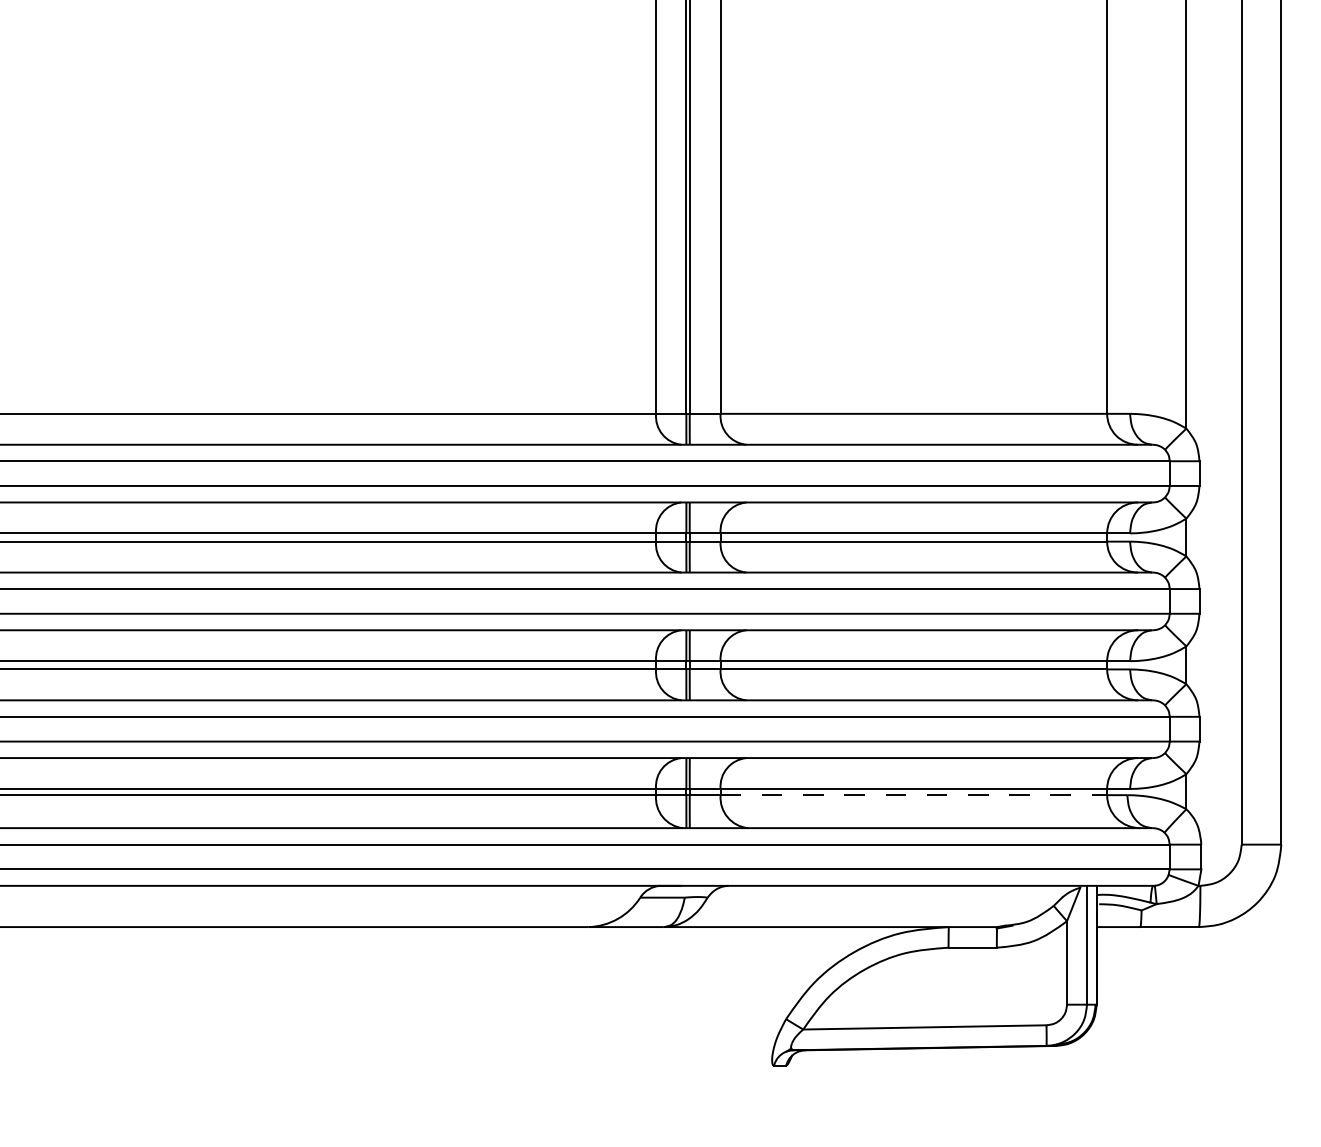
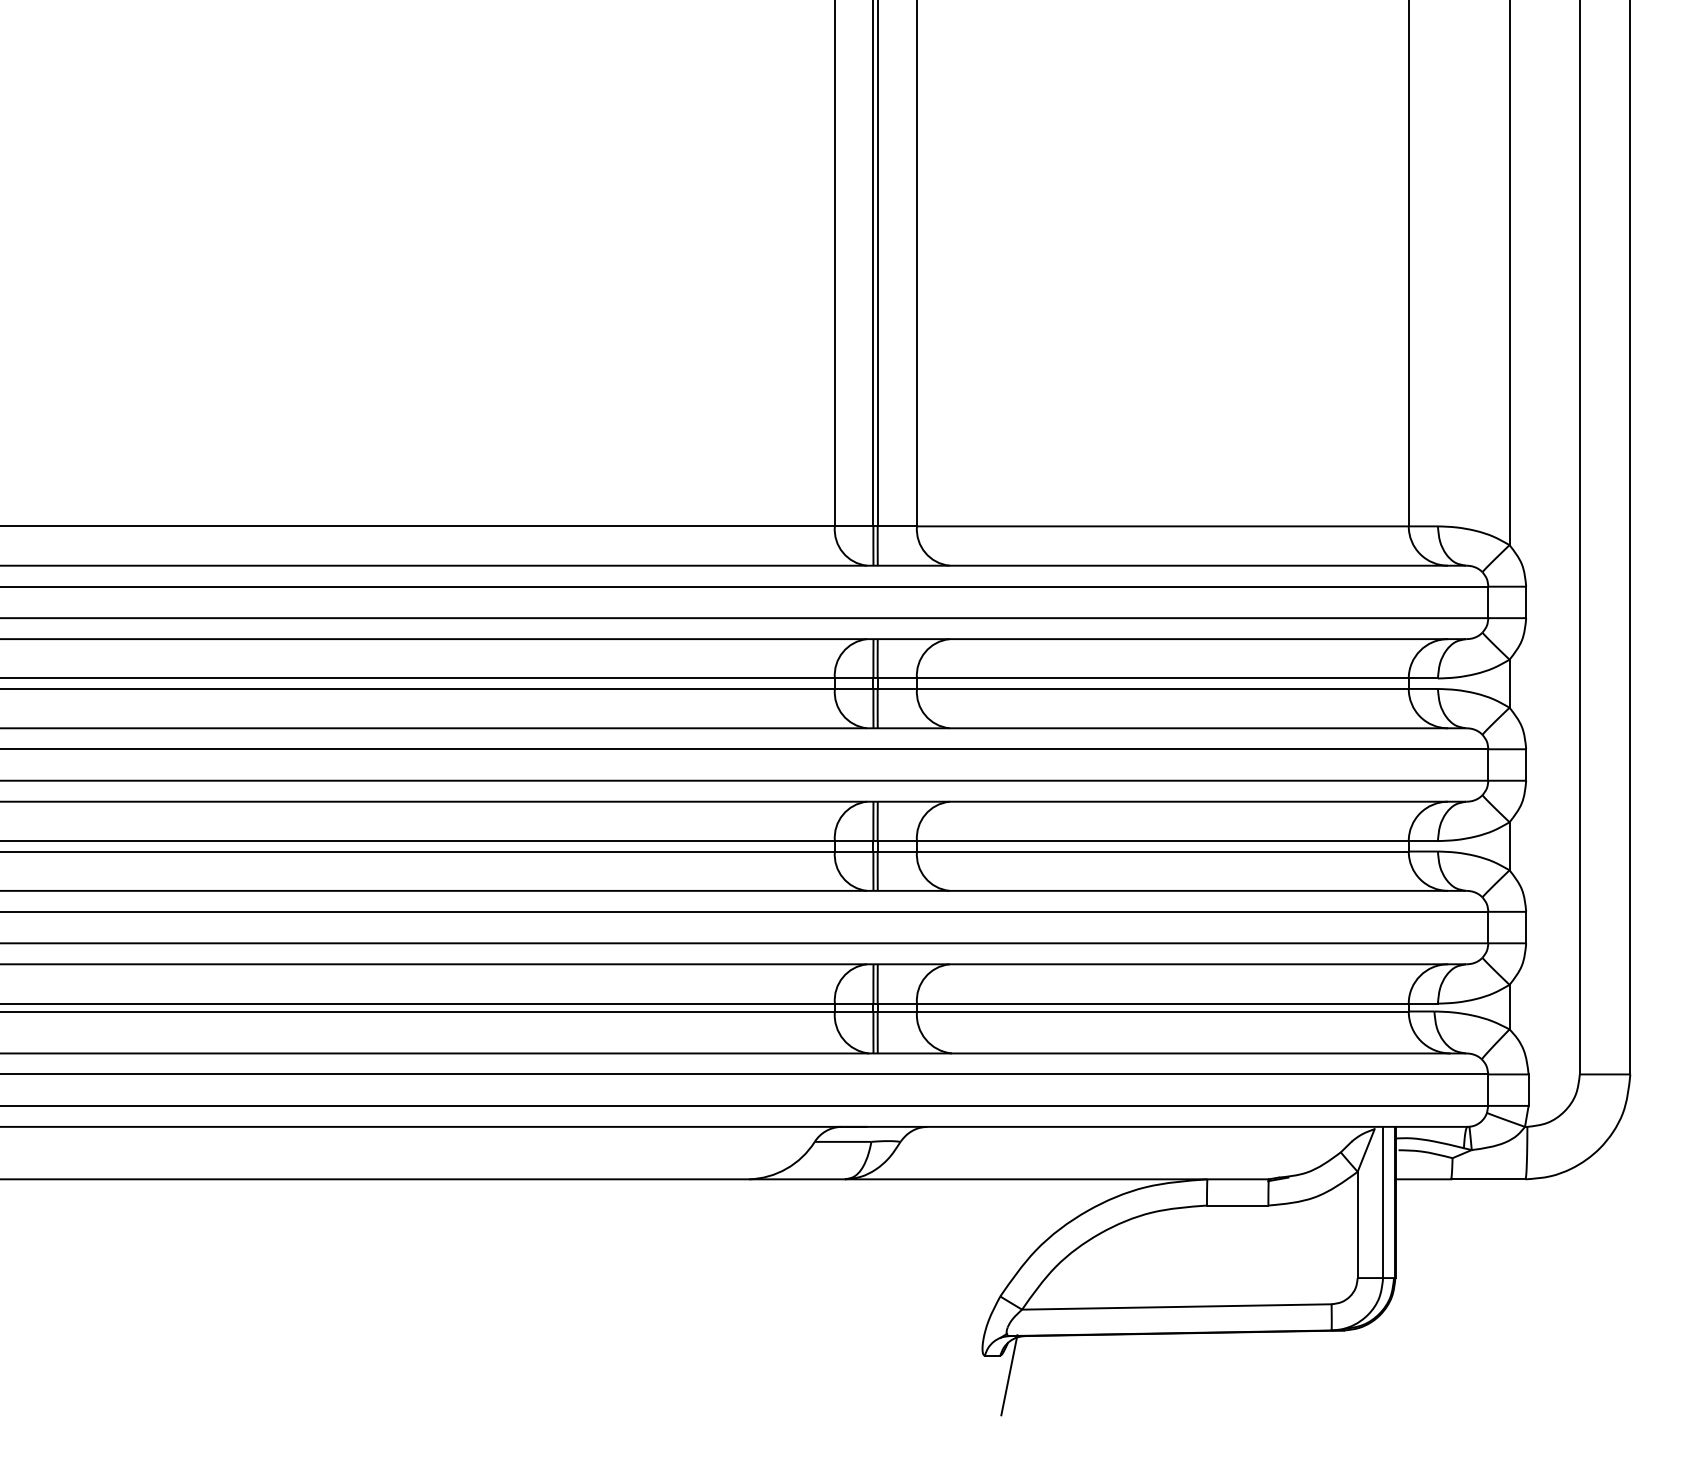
line: (914, 795) -> (1163, 1011), dashed -> solid
line: (792, 1080) -> (1008, 1374), added

